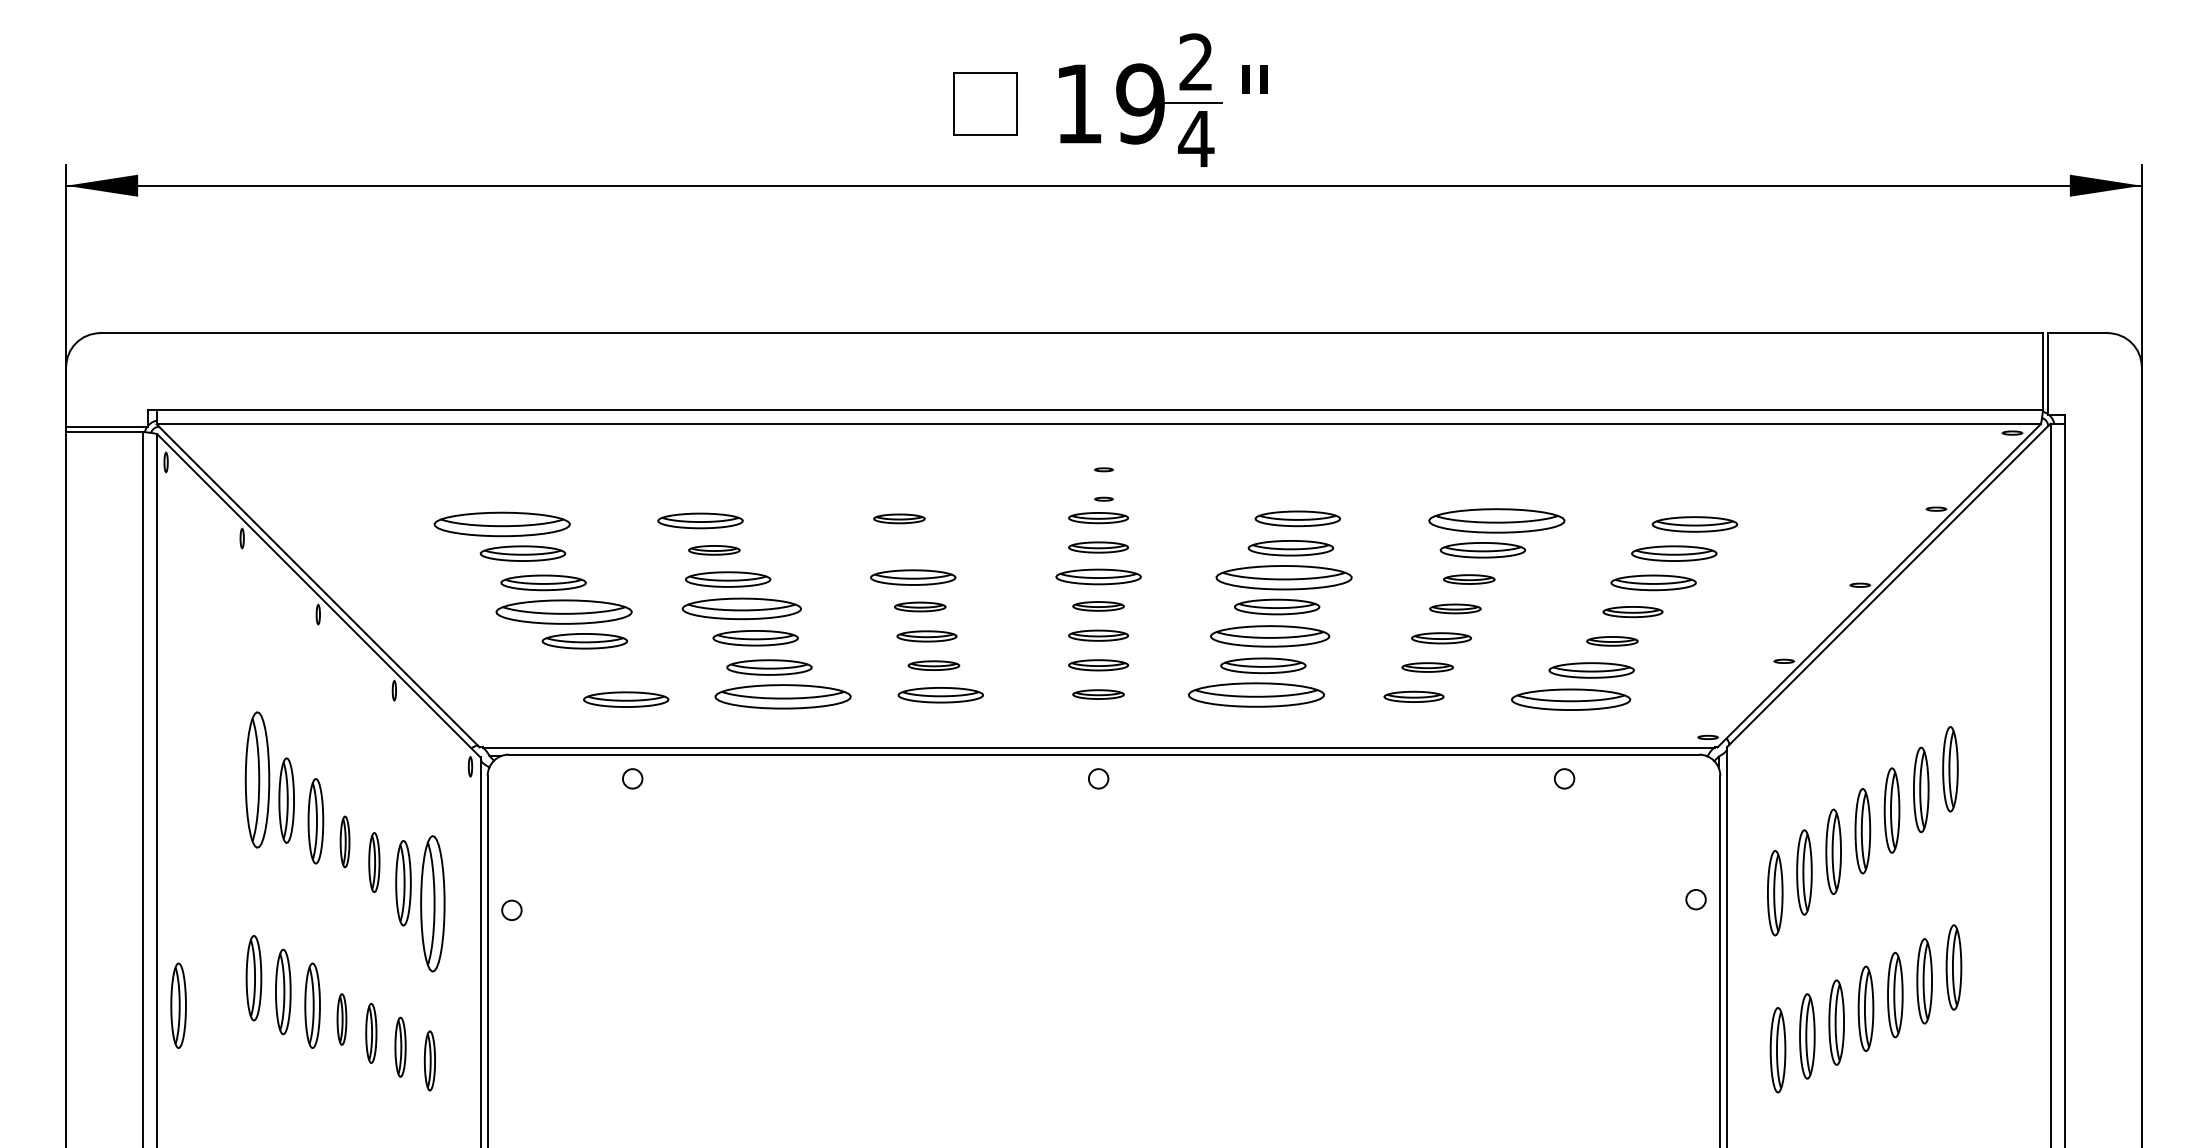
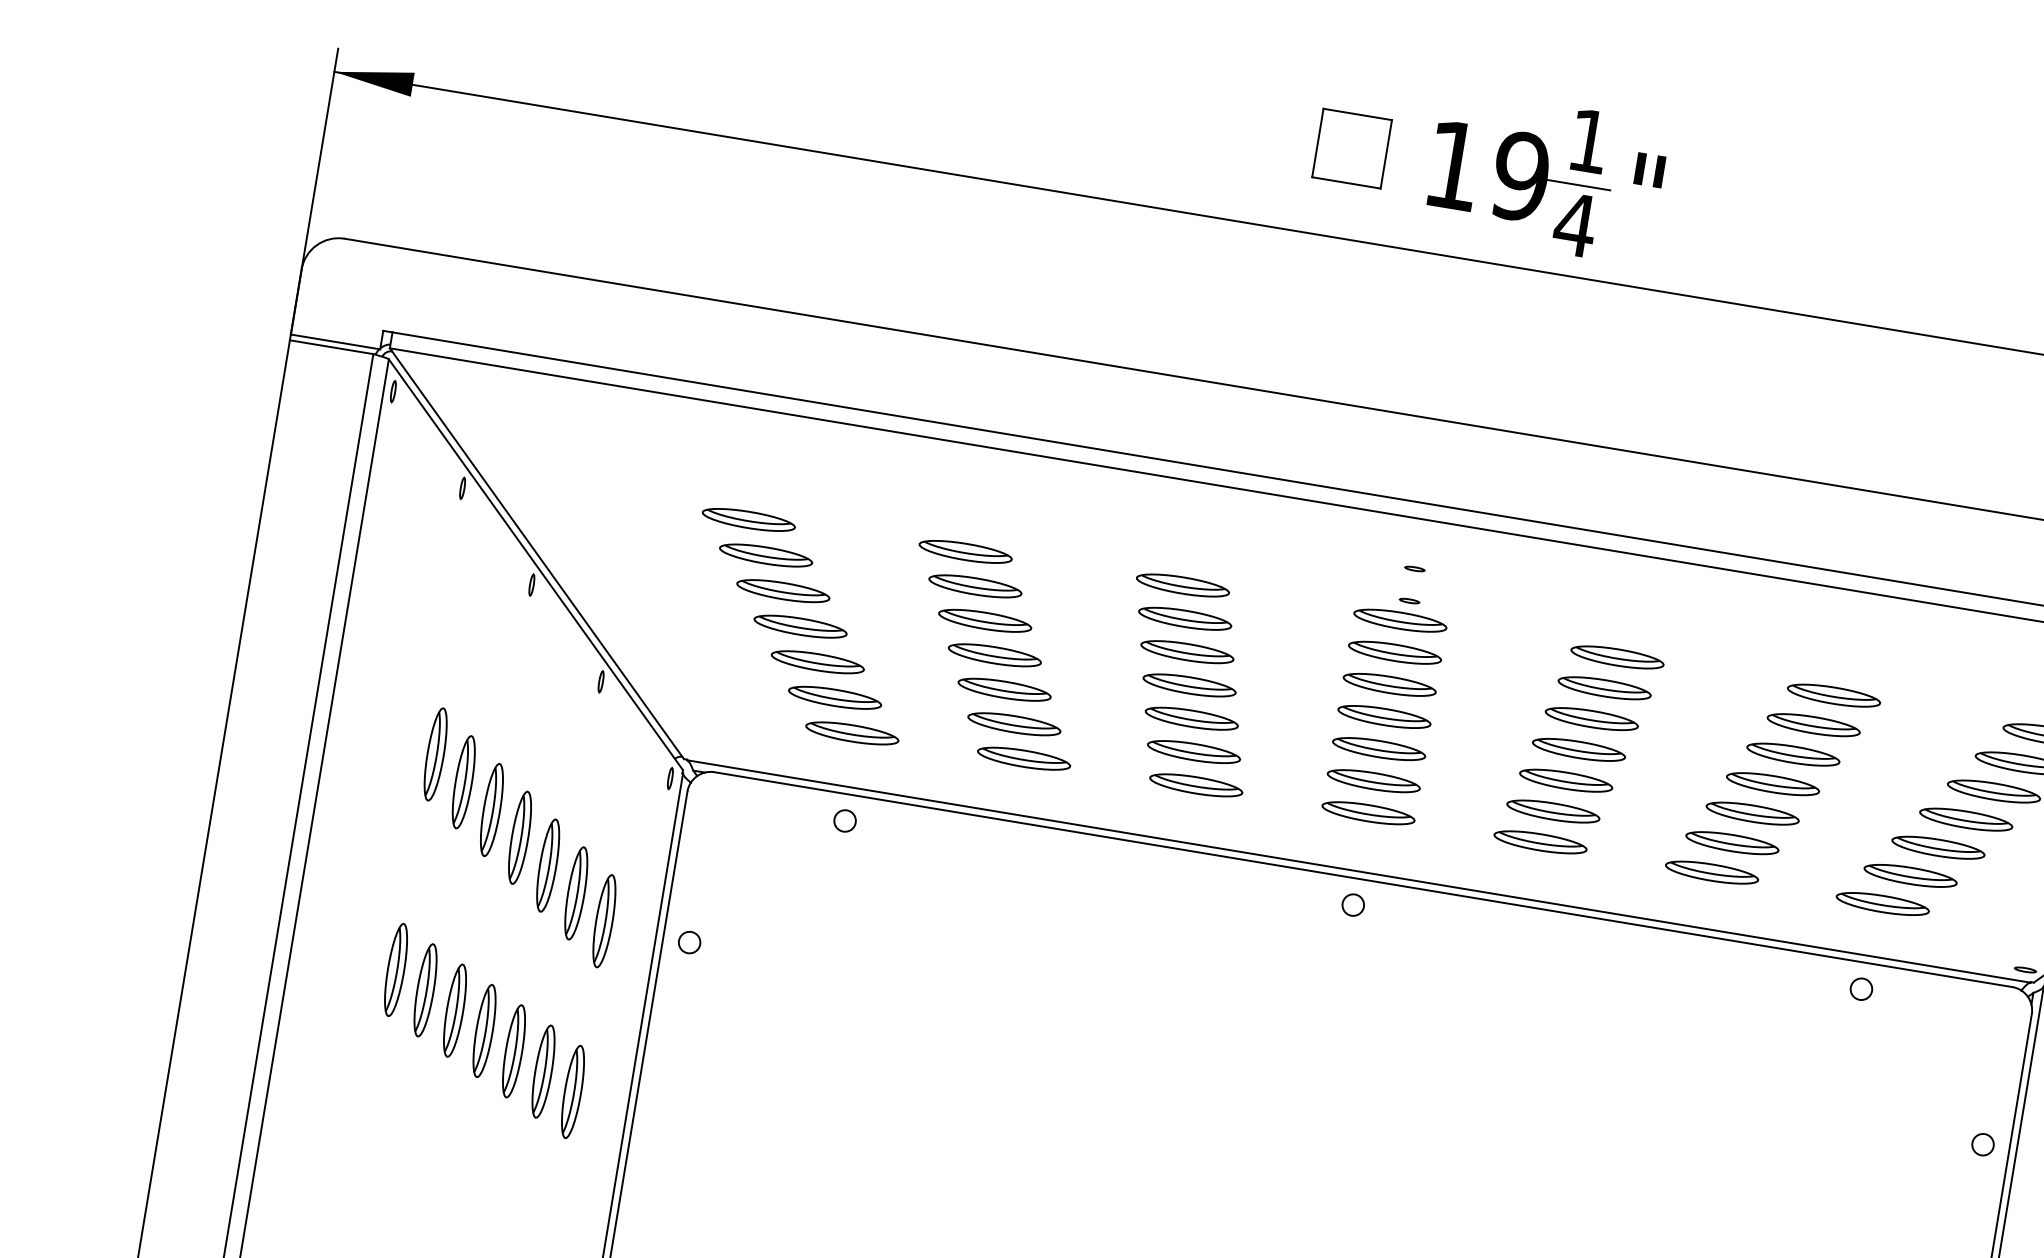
text: (1195, 61) -> (1588, 140), 2 -> 1
part: (1098, 517) -> (1400, 620), size x1.43
part: (899, 518) -> (1183, 585), size x1.67
part: (1496, 520) -> (1833, 695), size x0.62
part: (502, 524) -> (749, 520), size x0.62
part: (1098, 547) -> (1394, 652), size x1.43
part: (906, 548) -> (1185, 619), added
part: (714, 550) -> (975, 586), size x1.67
part: (1283, 577) -> (1591, 718), size x0.62
part: (1469, 579) -> (1793, 754), size x1.67
part: (920, 606) -> (1190, 684), size x1.67
part: (1098, 606) -> (1384, 717), size x1.67
part: (741, 608) -> (994, 654), size x0.71
part: (1455, 608) -> (1773, 783), size x1.67
part: (564, 611) -> (800, 626), size x0.62
part: (1632, 611) -> (1965, 818), size x1.43
part: (1098, 635) -> (1379, 748), size x1.43
part: (926, 636) -> (1191, 718), size x1.43
part: (1270, 636) -> (1566, 780), size x0.71
part: (1441, 638) -> (1752, 813), size x1.43
part: (1612, 641) -> (1938, 848), size x1.67
part: (933, 665) -> (1193, 751), size x1.67
part: (1098, 665) -> (1373, 781), size x1.43
part: (1427, 667) -> (1732, 843), size x1.67
part: (605, 670) -> (834, 697), added
part: (1098, 694) -> (1368, 813), size x1.67
part: (1256, 695) -> (1540, 842), size x0.62
part: (783, 696) -> (1024, 758), size x0.62
part: (1413, 696) -> (1711, 872), size x1.43
part: (1570, 699) -> (1882, 903), size x0.71
part: (257, 779) -> (435, 753), size x0.62
part: (344, 841) -> (519, 837), size x1.67
part: (374, 862) -> (548, 865), size x1.43
part: (432, 903) -> (604, 920), size x0.62
part: (178, 1005) -> (308, 986), removed
part: (341, 1019) -> (484, 1030), size x1.67
part: (371, 1033) -> (514, 1051), size x1.43
part: (400, 1047) -> (543, 1072), size x1.43
part: (429, 1060) -> (572, 1091), size x1.43

